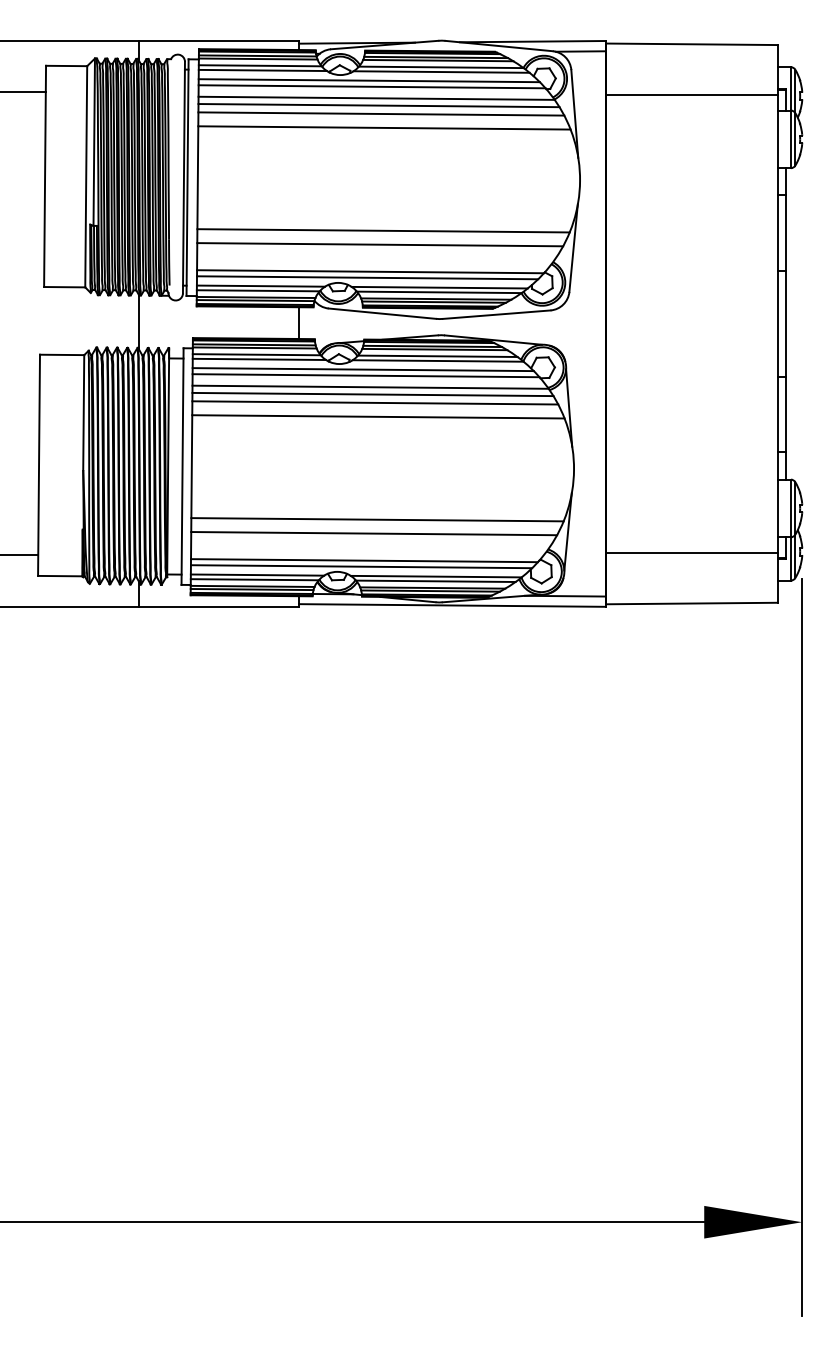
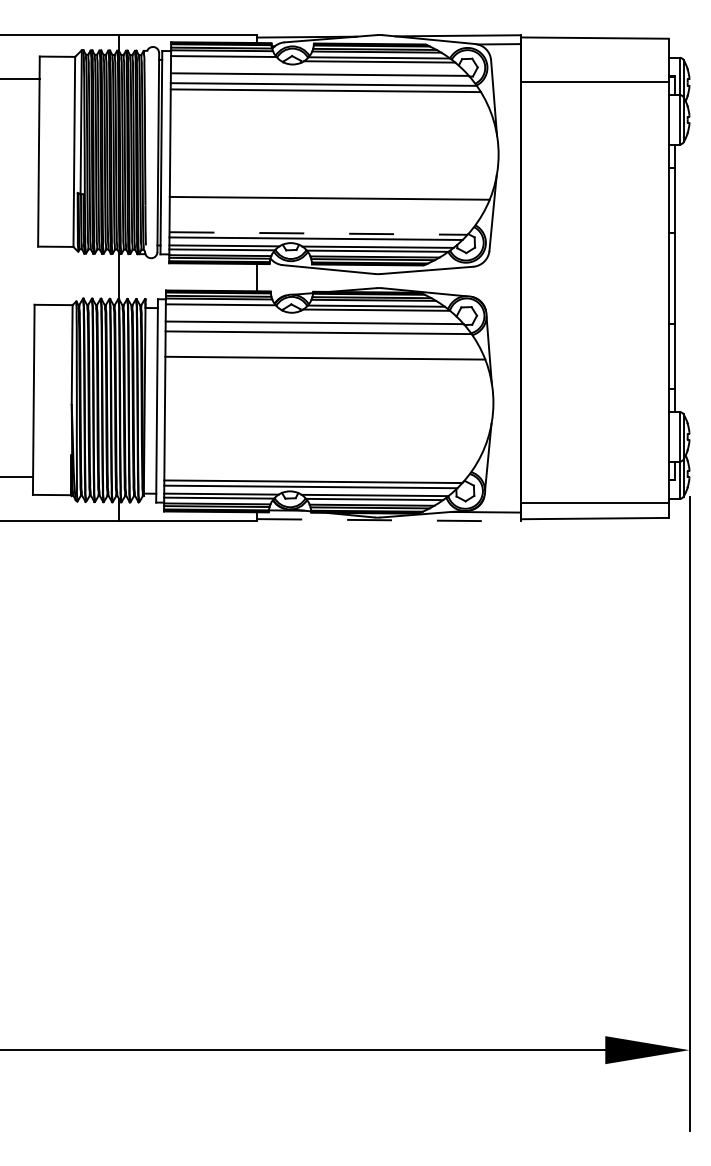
line: (262, 70) -> (225, 60), removed
line: (368, 80) -> (316, 69), removed
line: (381, 113) -> (328, 97), removed
line: (384, 127) -> (330, 109), removed
line: (380, 244) -> (327, 210), removed
line: (371, 271) -> (319, 233), solid -> dashed
line: (259, 359) -> (223, 308), removed
line: (362, 369) -> (311, 317), removed
line: (372, 394) -> (320, 338), removed
line: (375, 402) -> (322, 345), removed
line: (377, 519) -> (324, 446), removed
line: (374, 533) -> (321, 458), removed
line: (691, 552) -> (594, 503), moved
line: (453, 605) -> (389, 520), solid -> dashed

